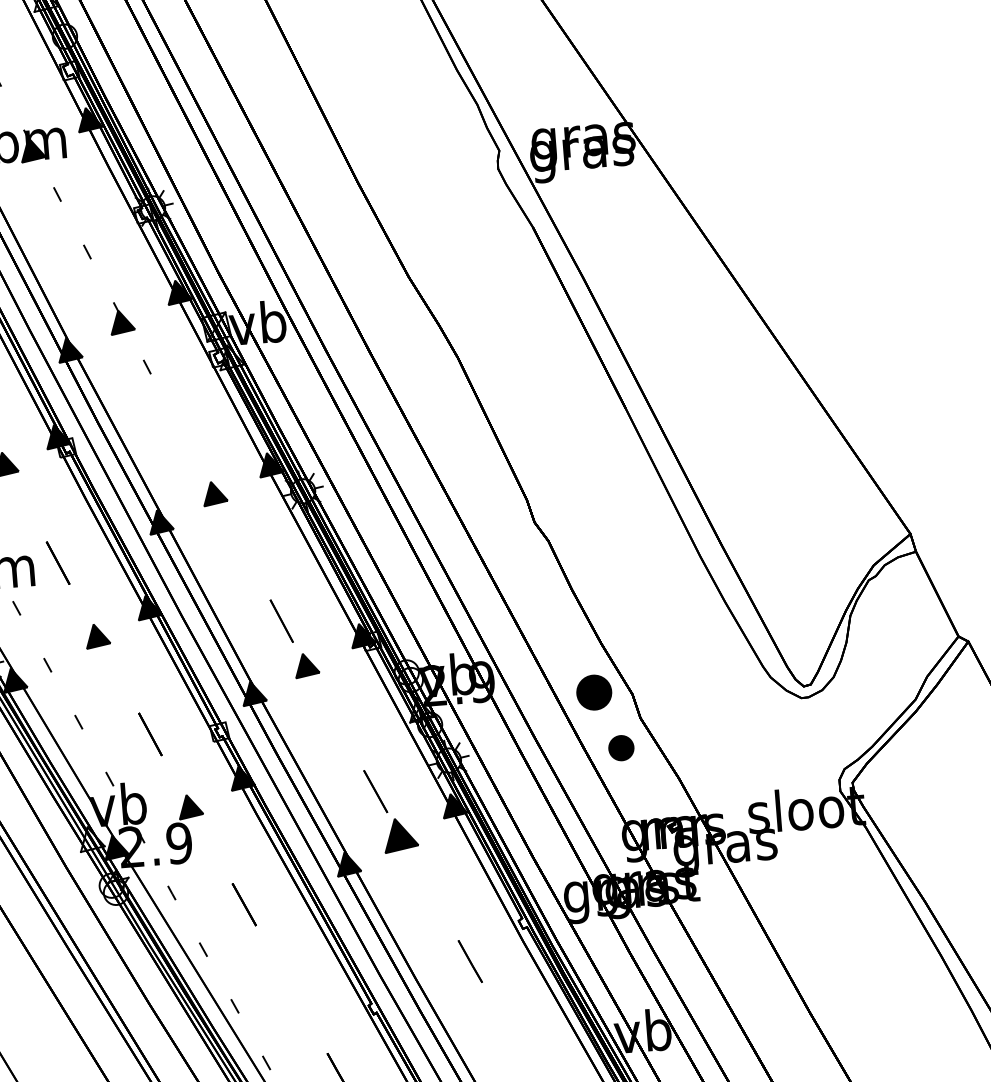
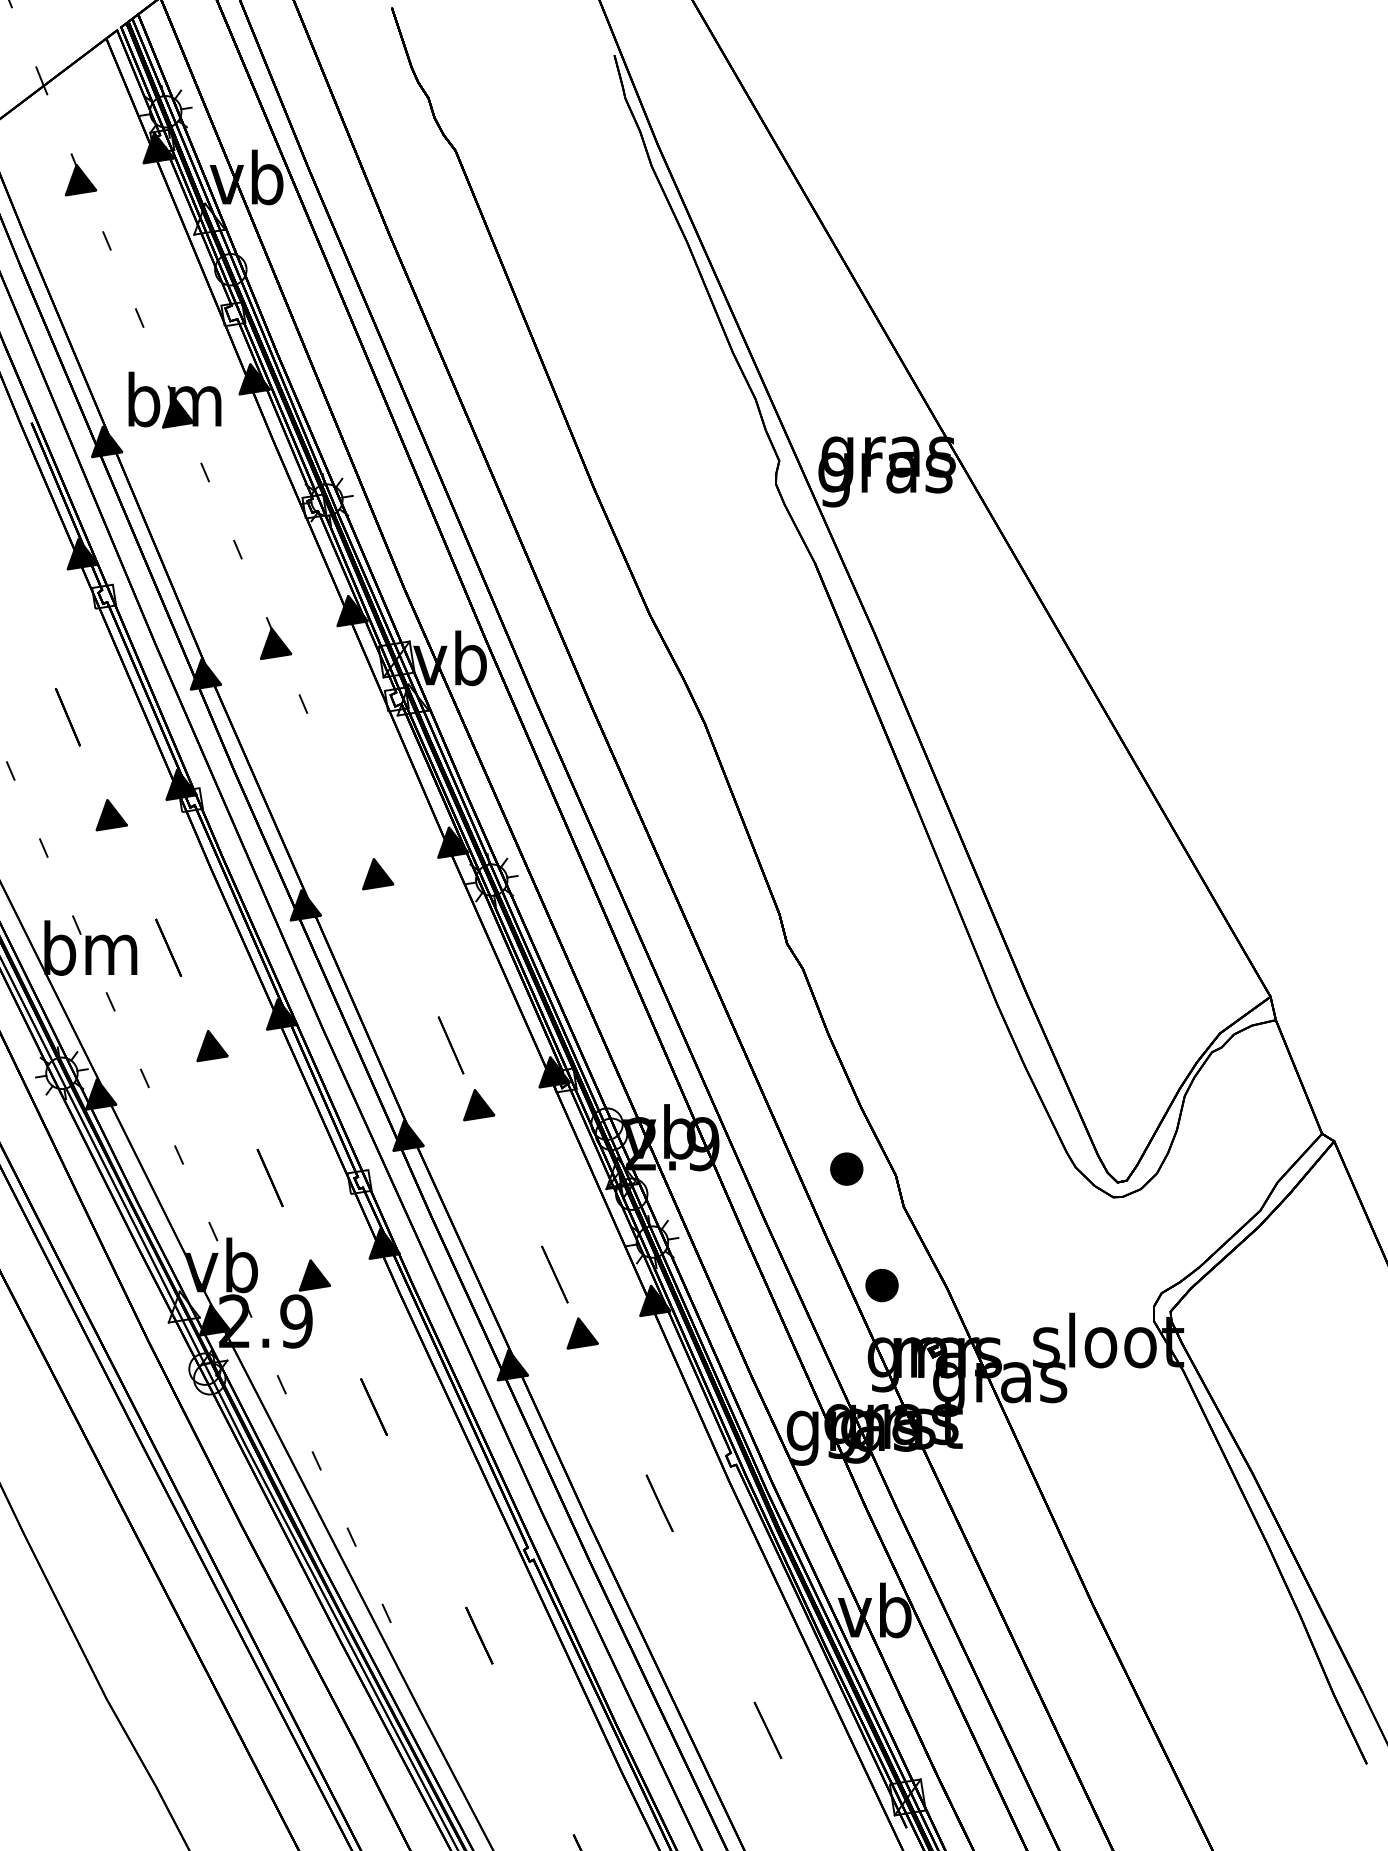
part: (594, 692) -> (846, 1168), size x0.71
part: (620, 748) -> (881, 1285), moved
part: (400, 835) -> (582, 1333), size x0.71

